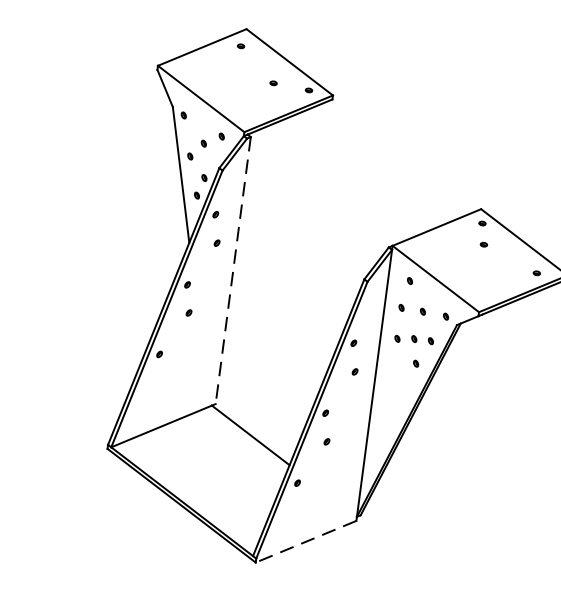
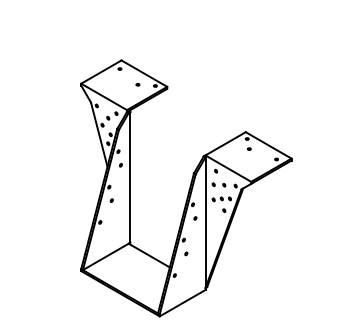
line: (233, 270) -> (130, 177), dashed -> solid
line: (305, 542) -> (182, 303), dashed -> solid

